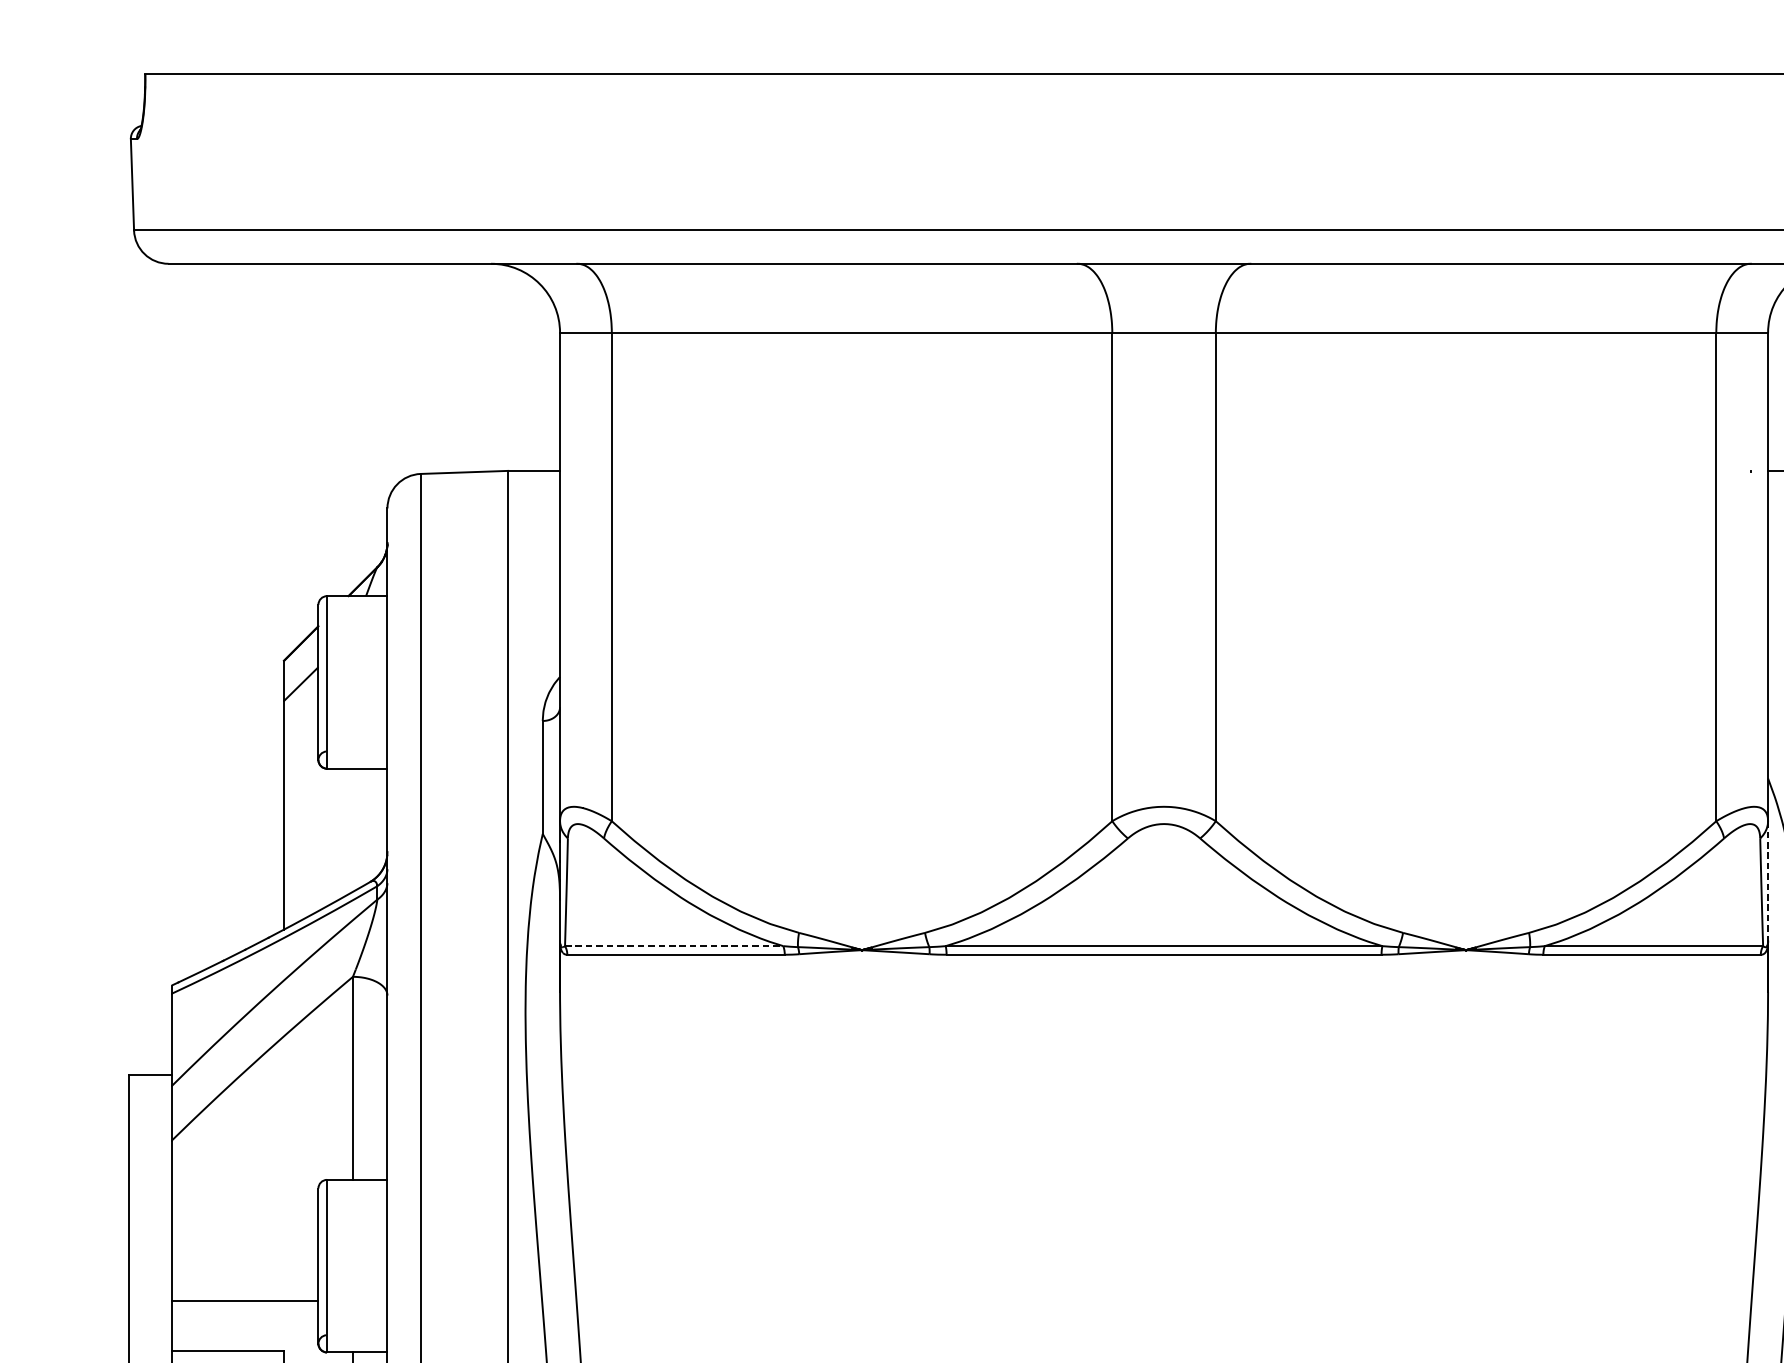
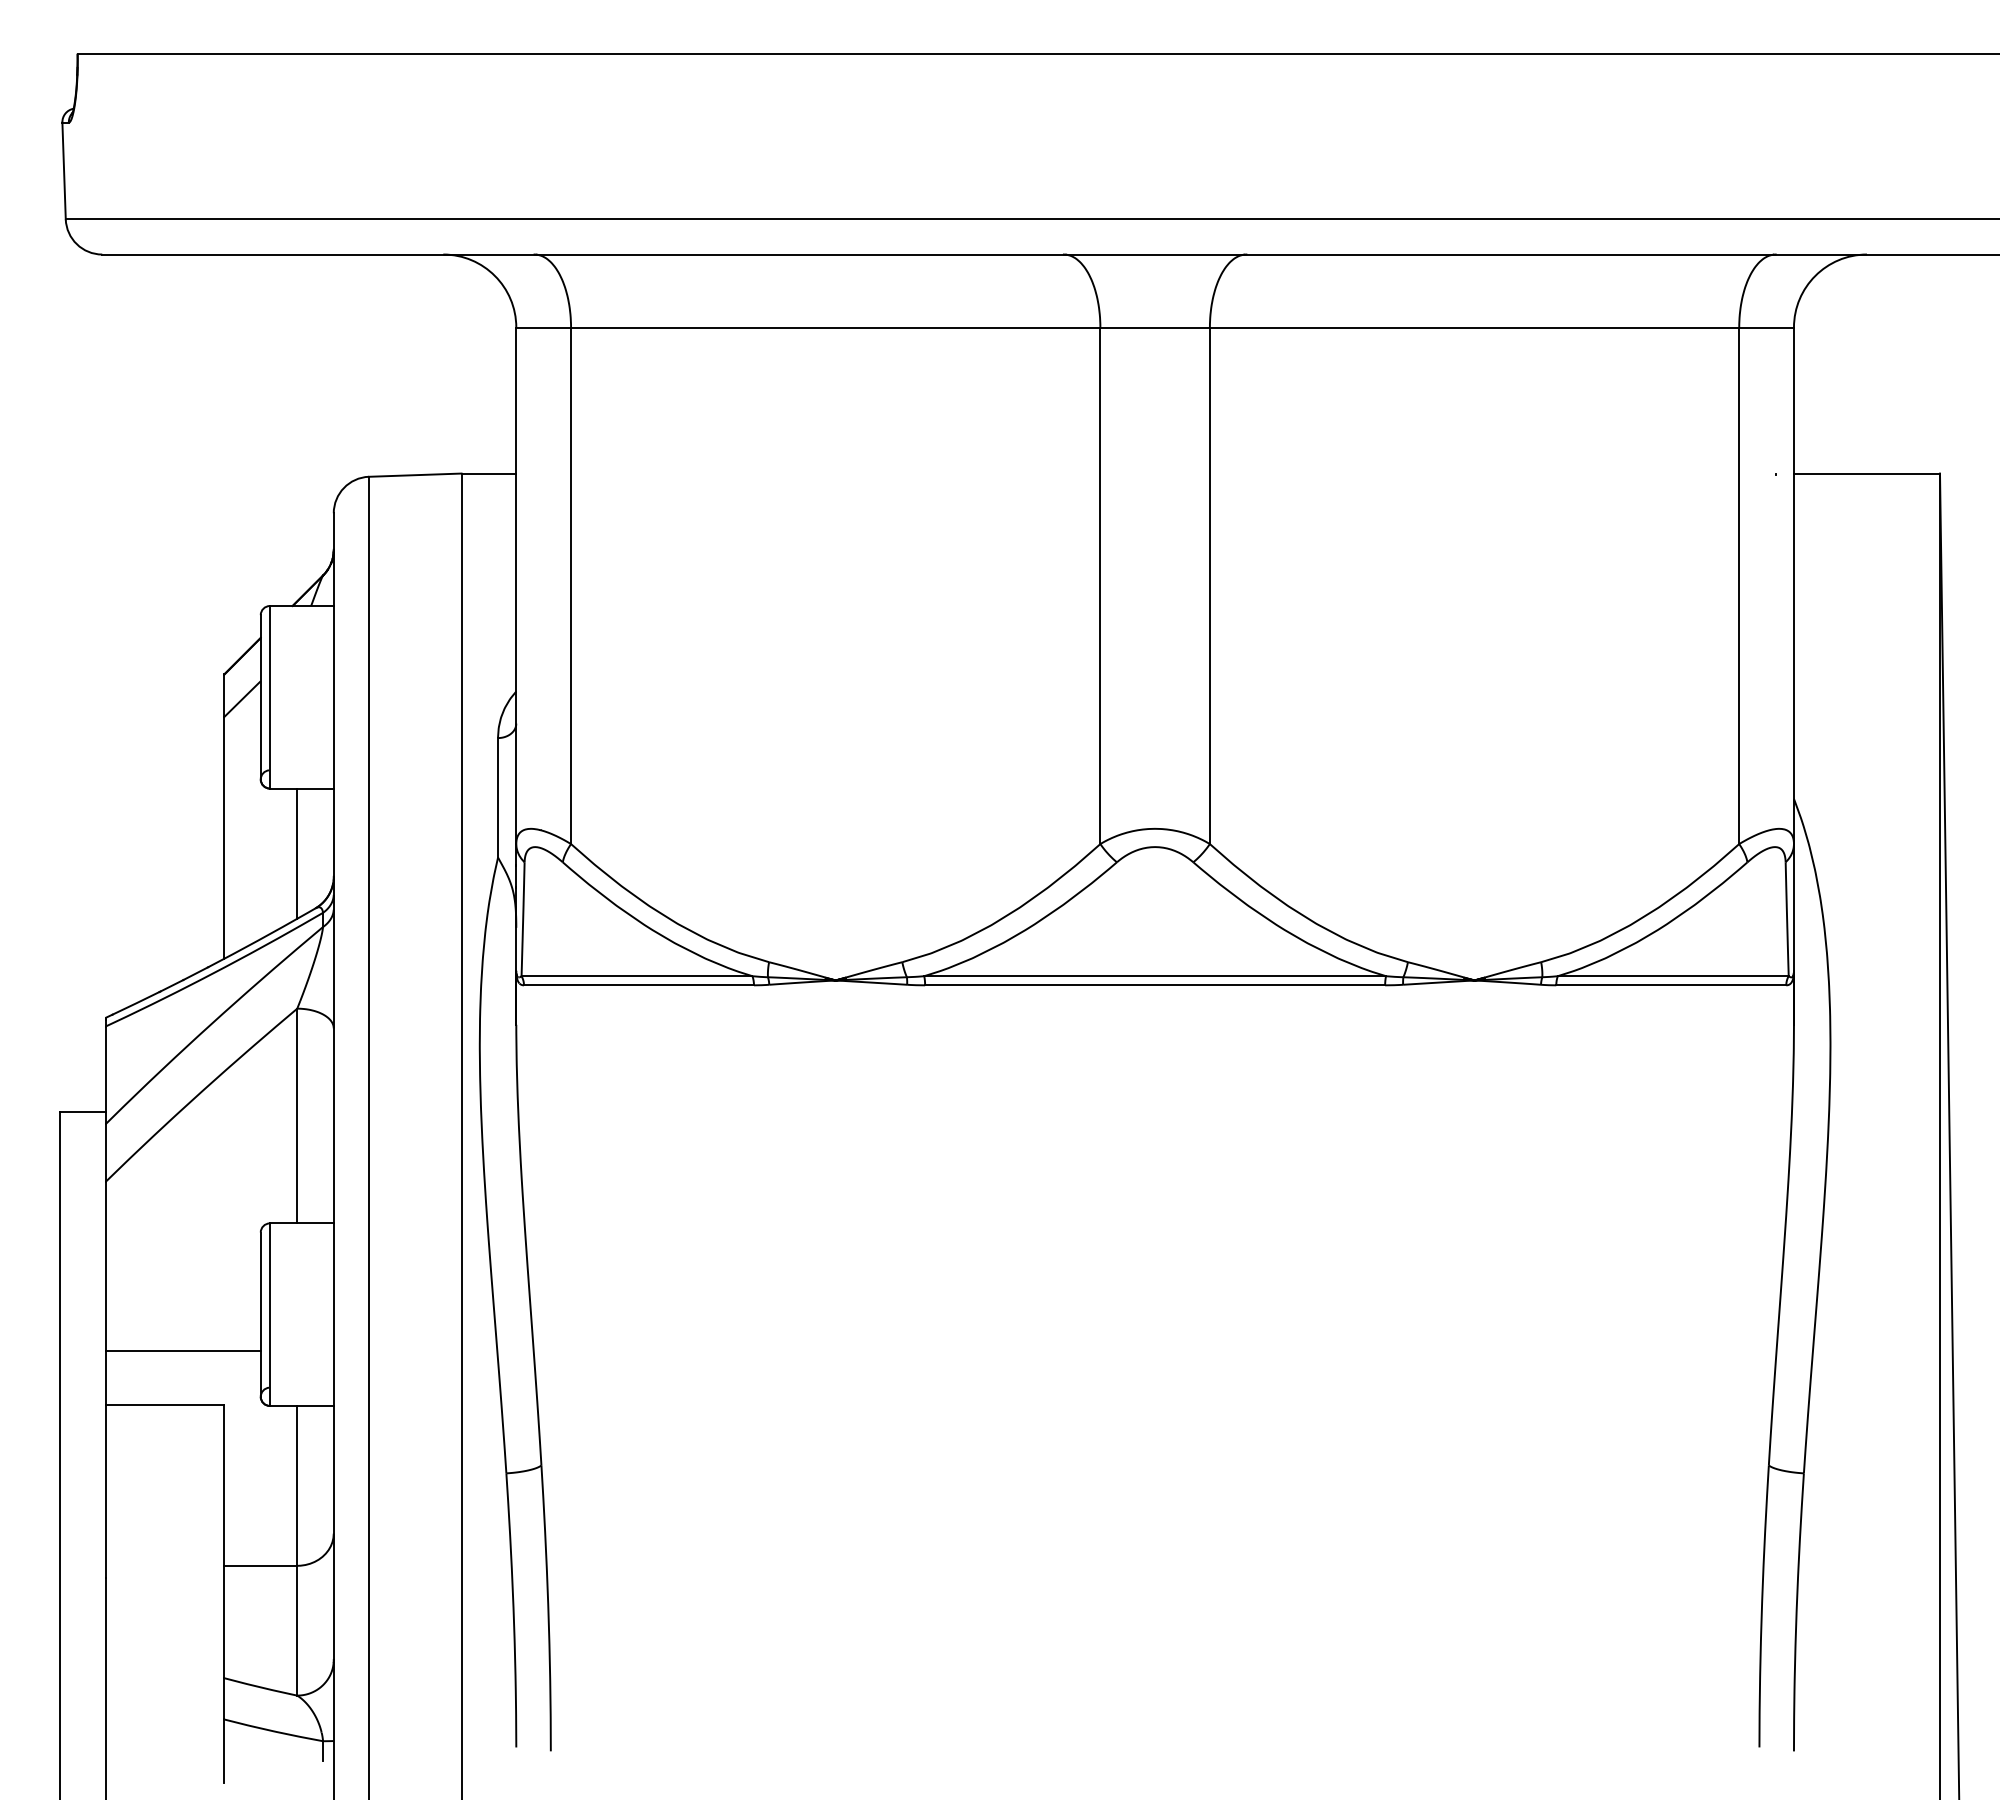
line: (353, 830) -> (297, 853), added
line: (1767, 881) -> (1793, 907), dashed -> solid
line: (674, 946) -> (637, 976), dashed -> solid

